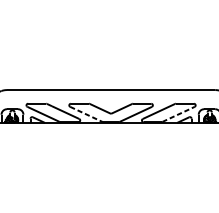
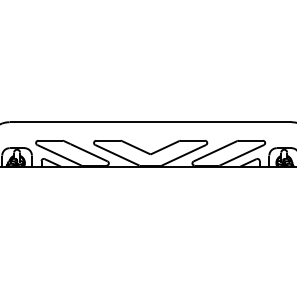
line: (86, 114) -> (117, 155), dashed -> solid
line: (178, 114) -> (242, 155), dashed -> solid

